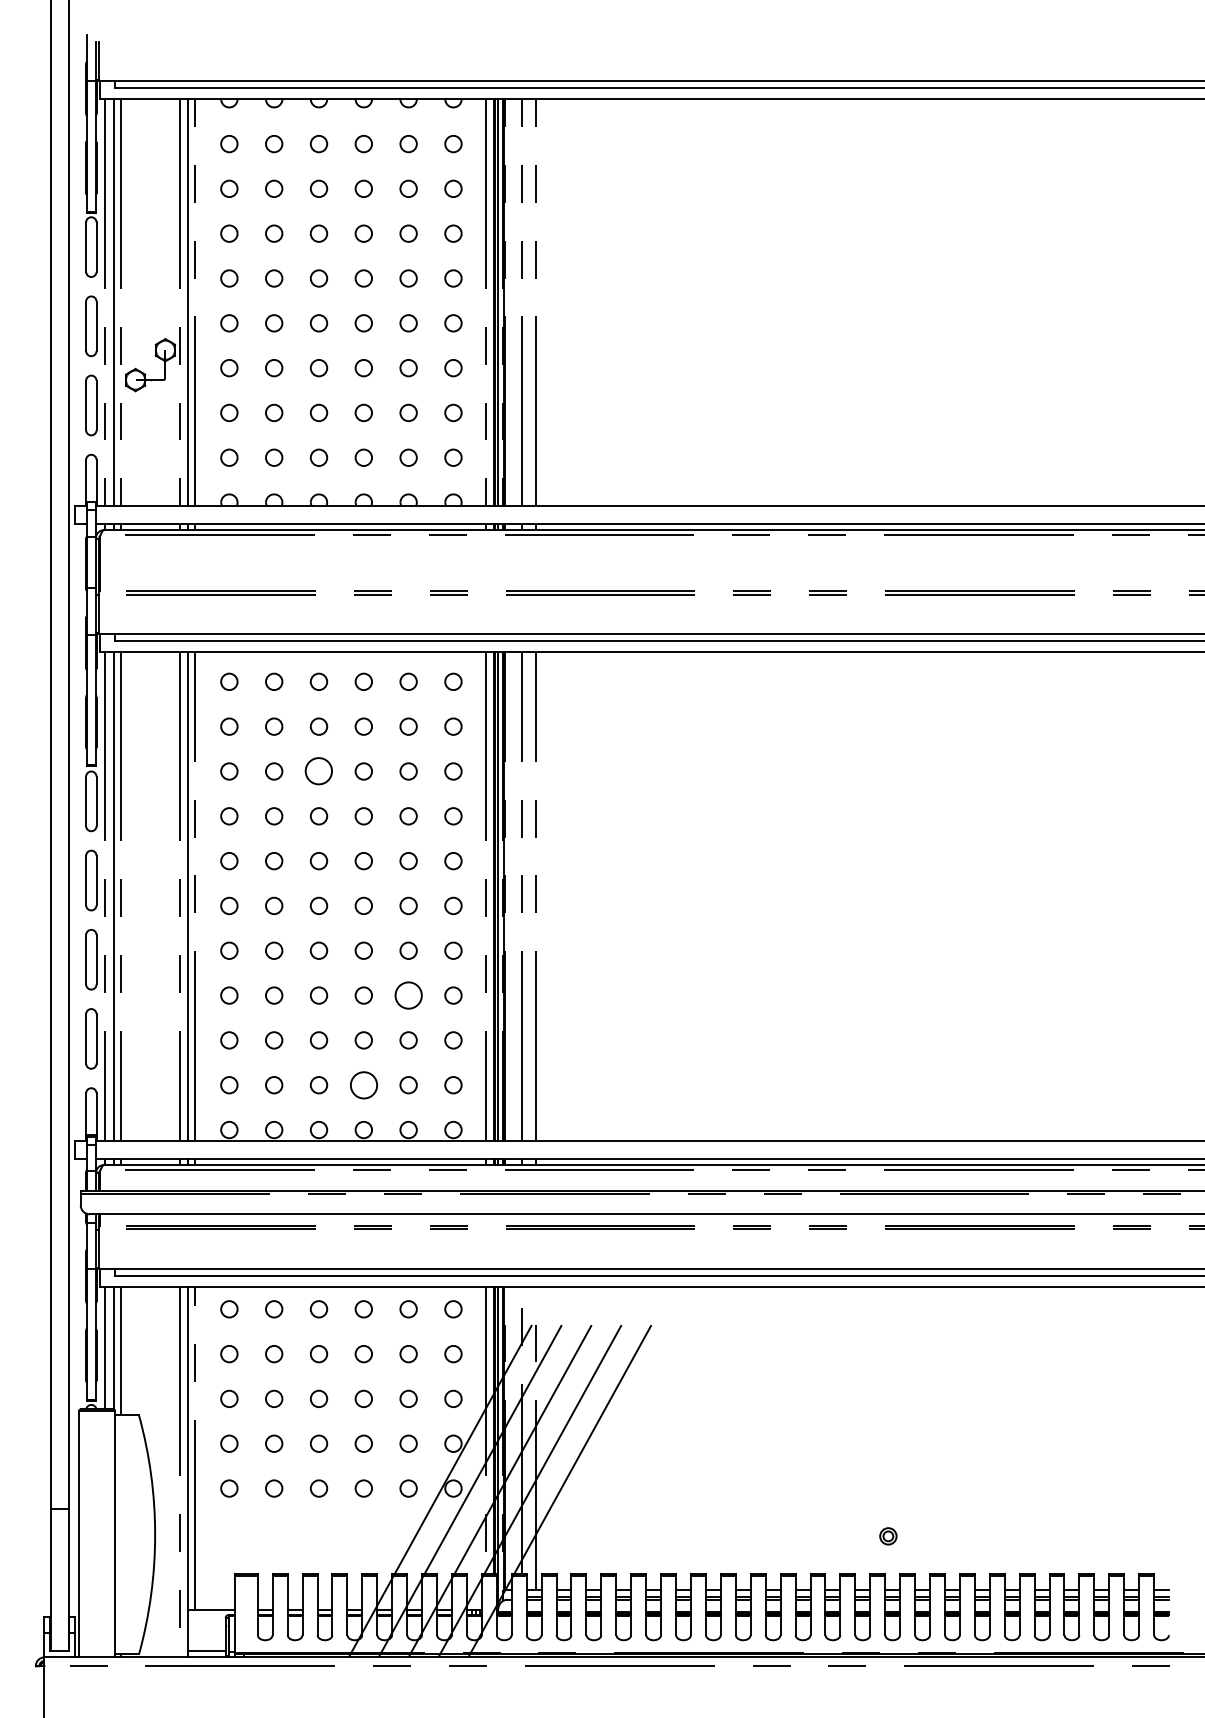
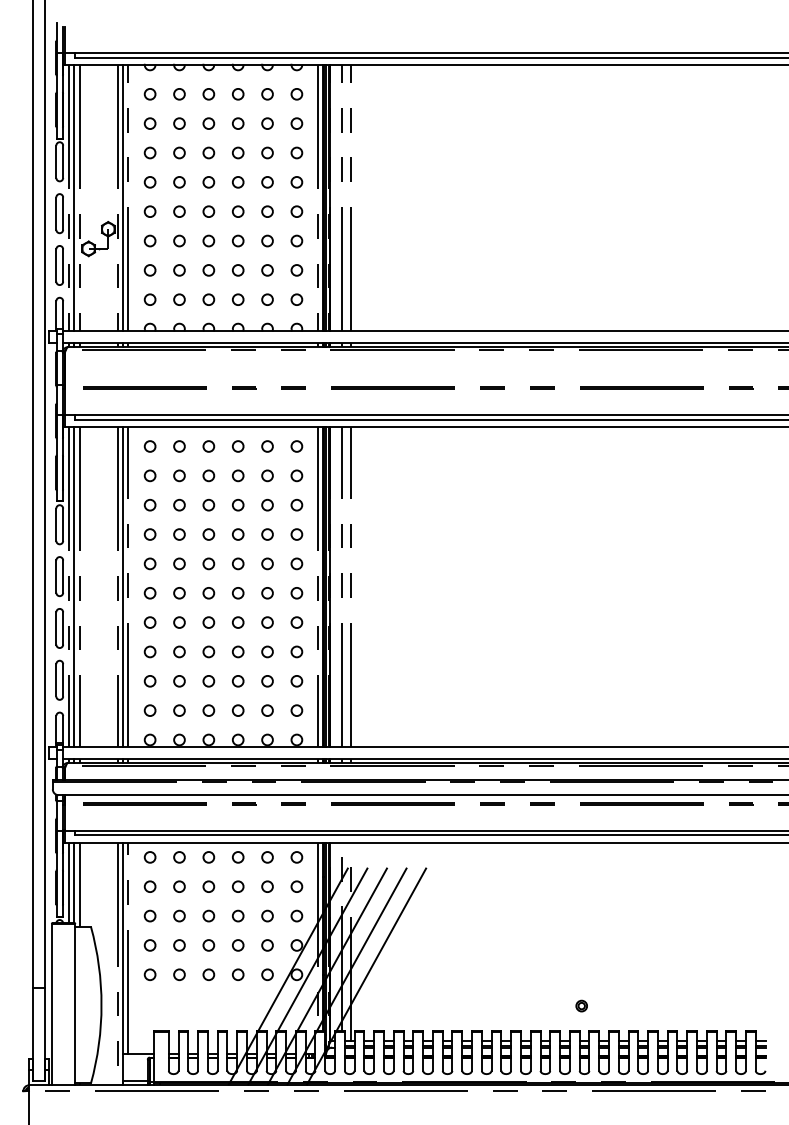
circle: (318, 771) -> (208, 505), size x0.62
circle: (408, 994) -> (267, 651), size x0.62
circle: (362, 1084) -> (237, 710), size x0.62

